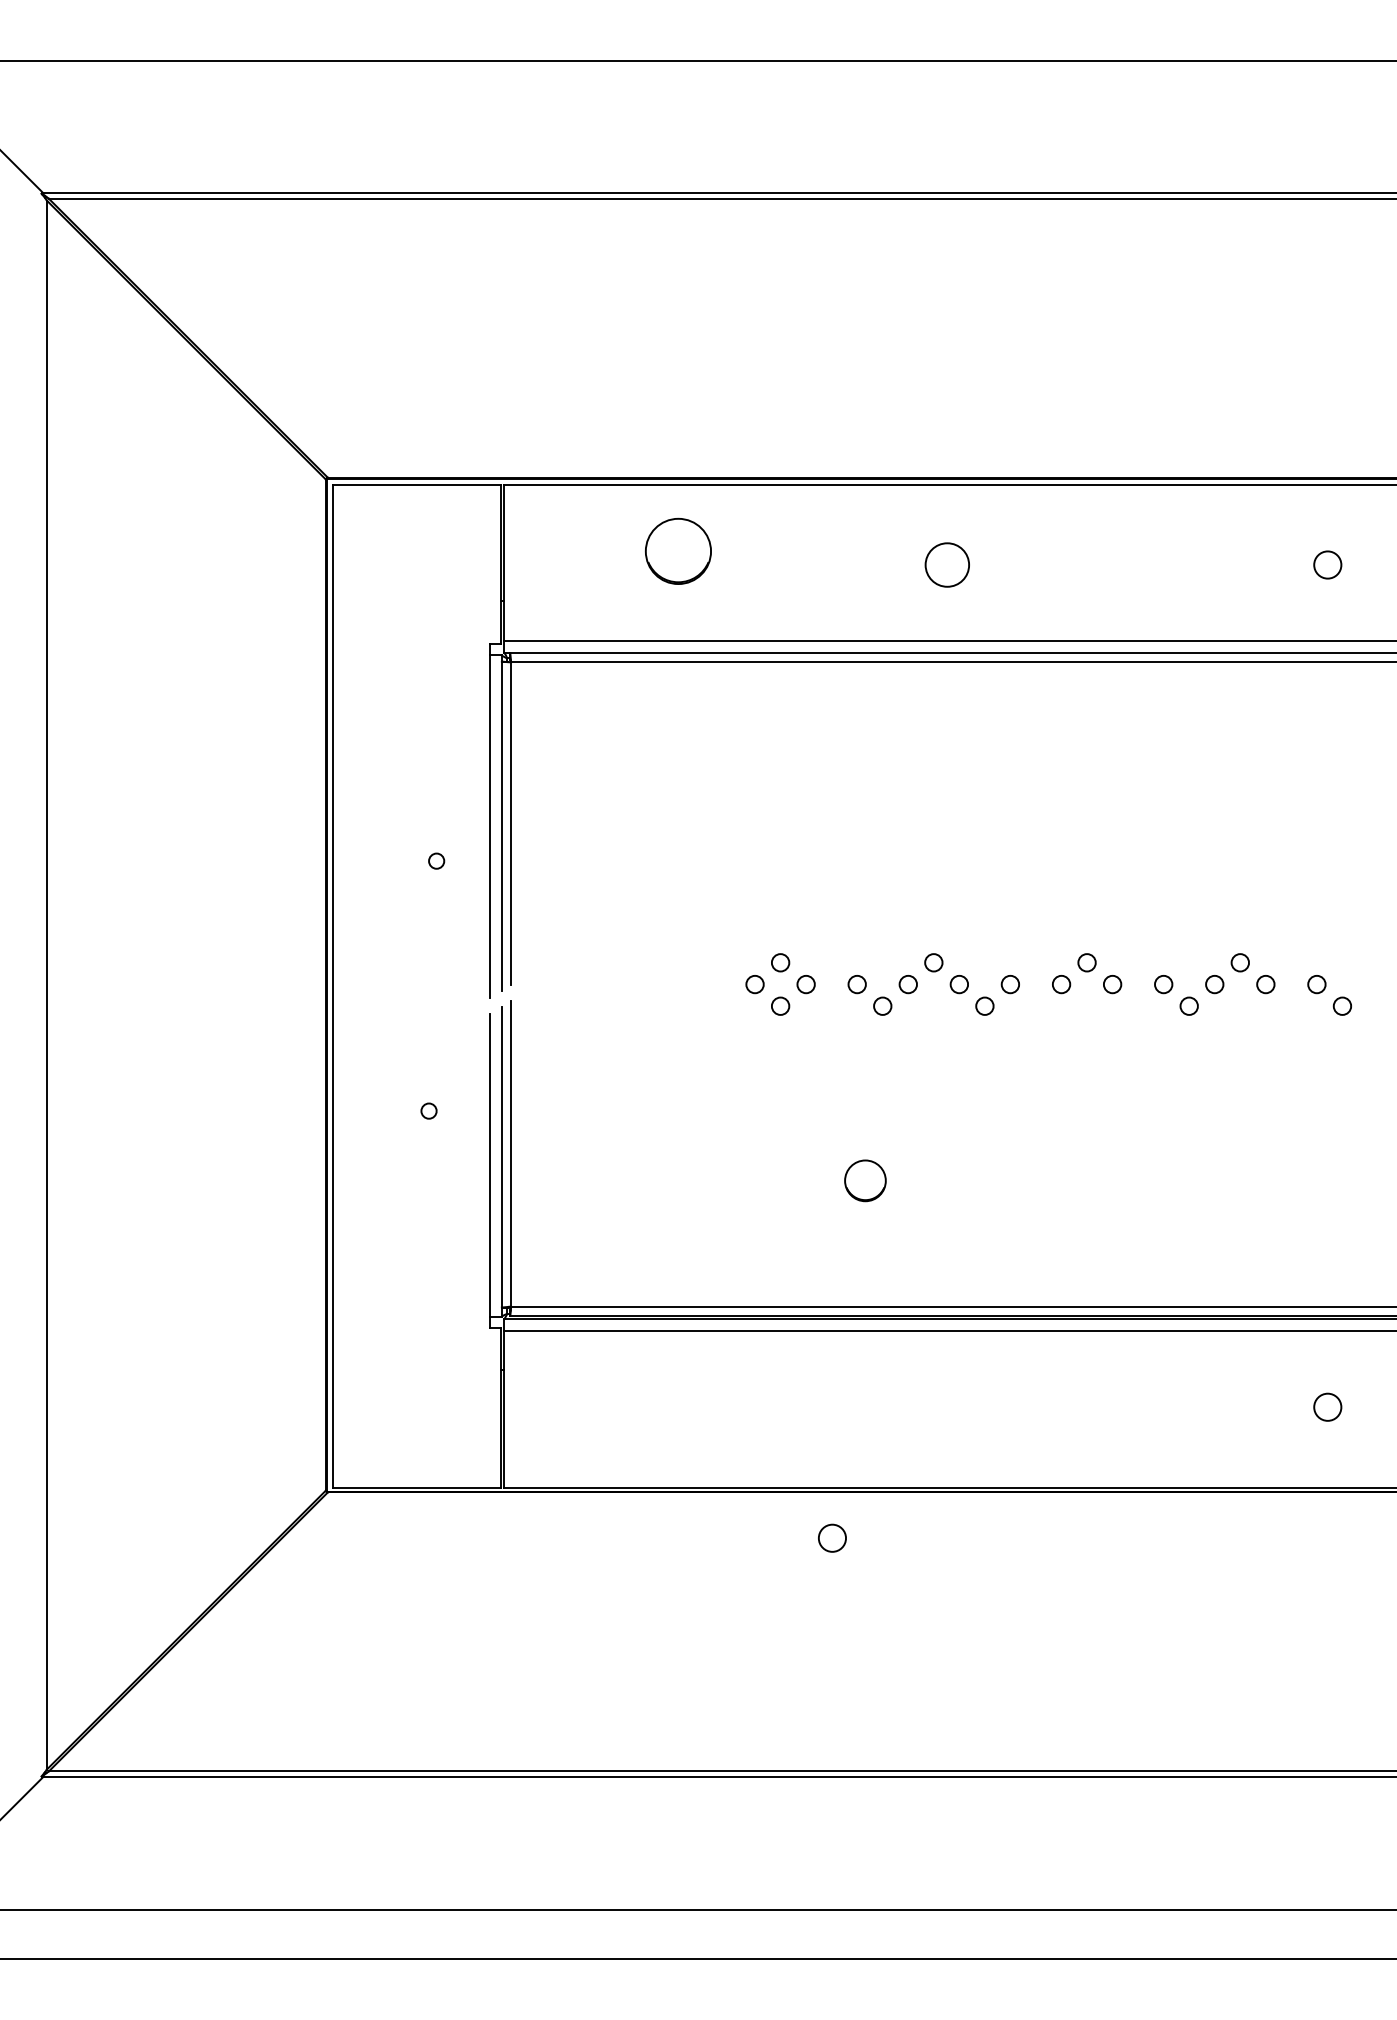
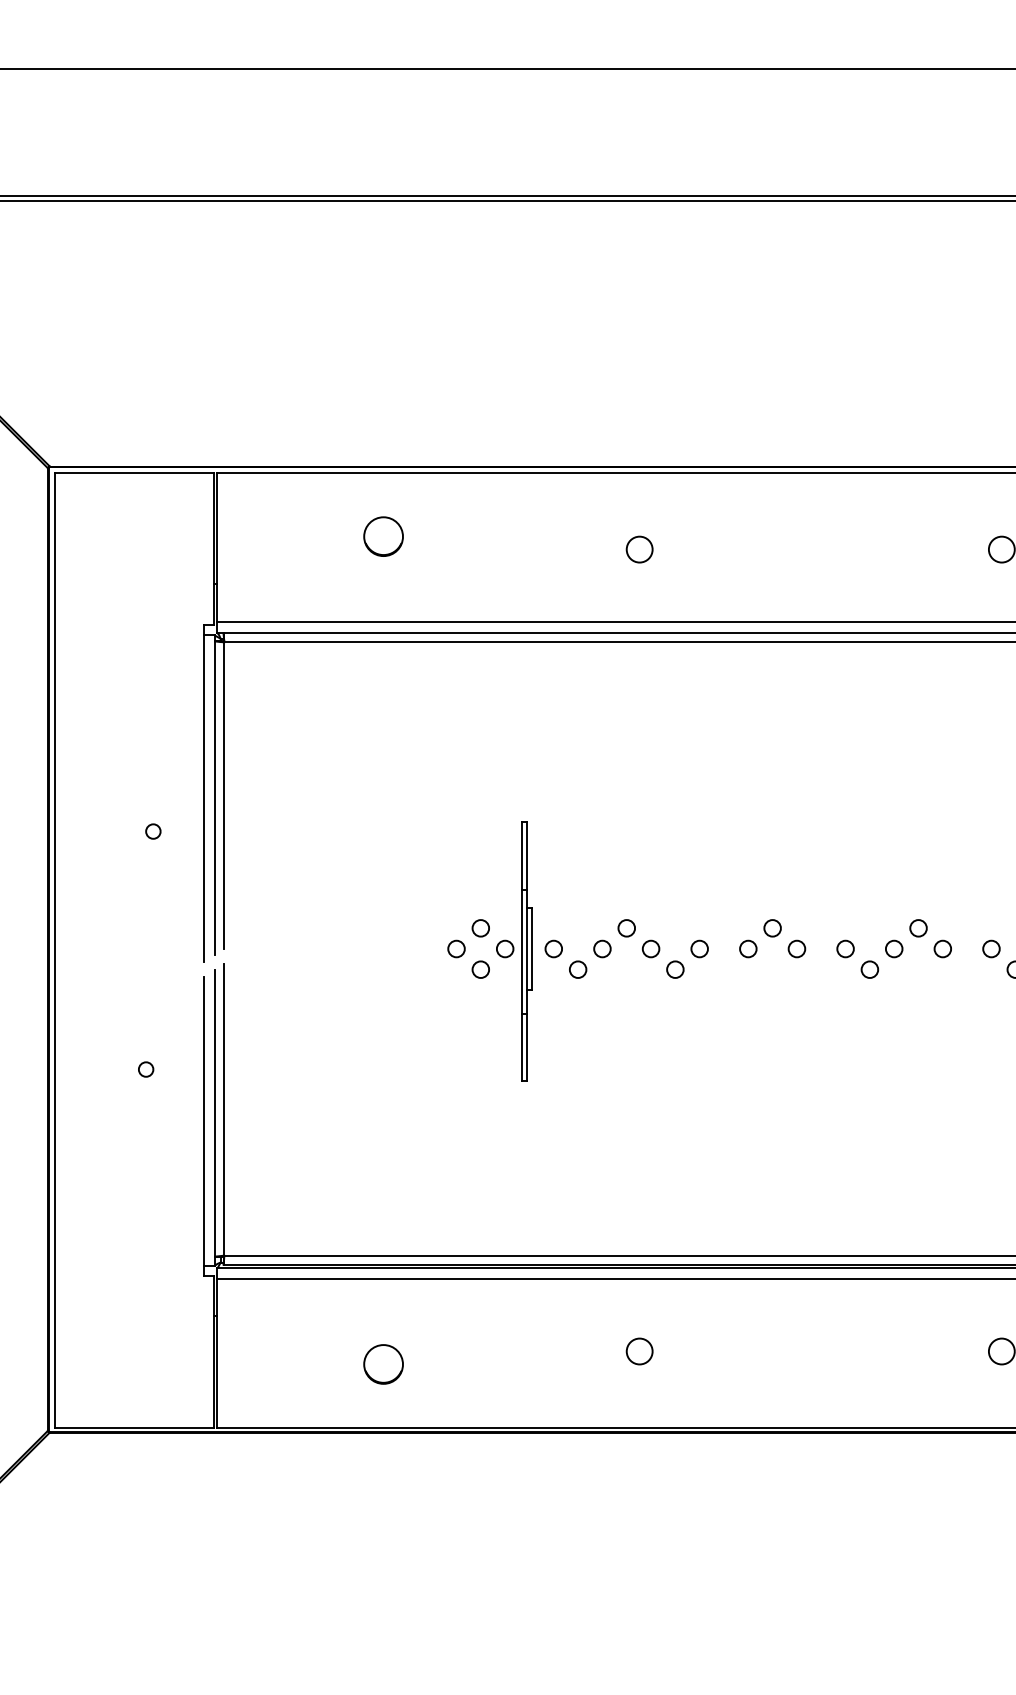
circle: (678, 551) -> (383, 536), size x0.62
circle: (947, 564) -> (639, 549), size x0.62
part: (828, 986) -> (526, 950), added
part: (865, 1180) -> (383, 1364), moved
circle: (832, 1537) -> (639, 1350), moved

